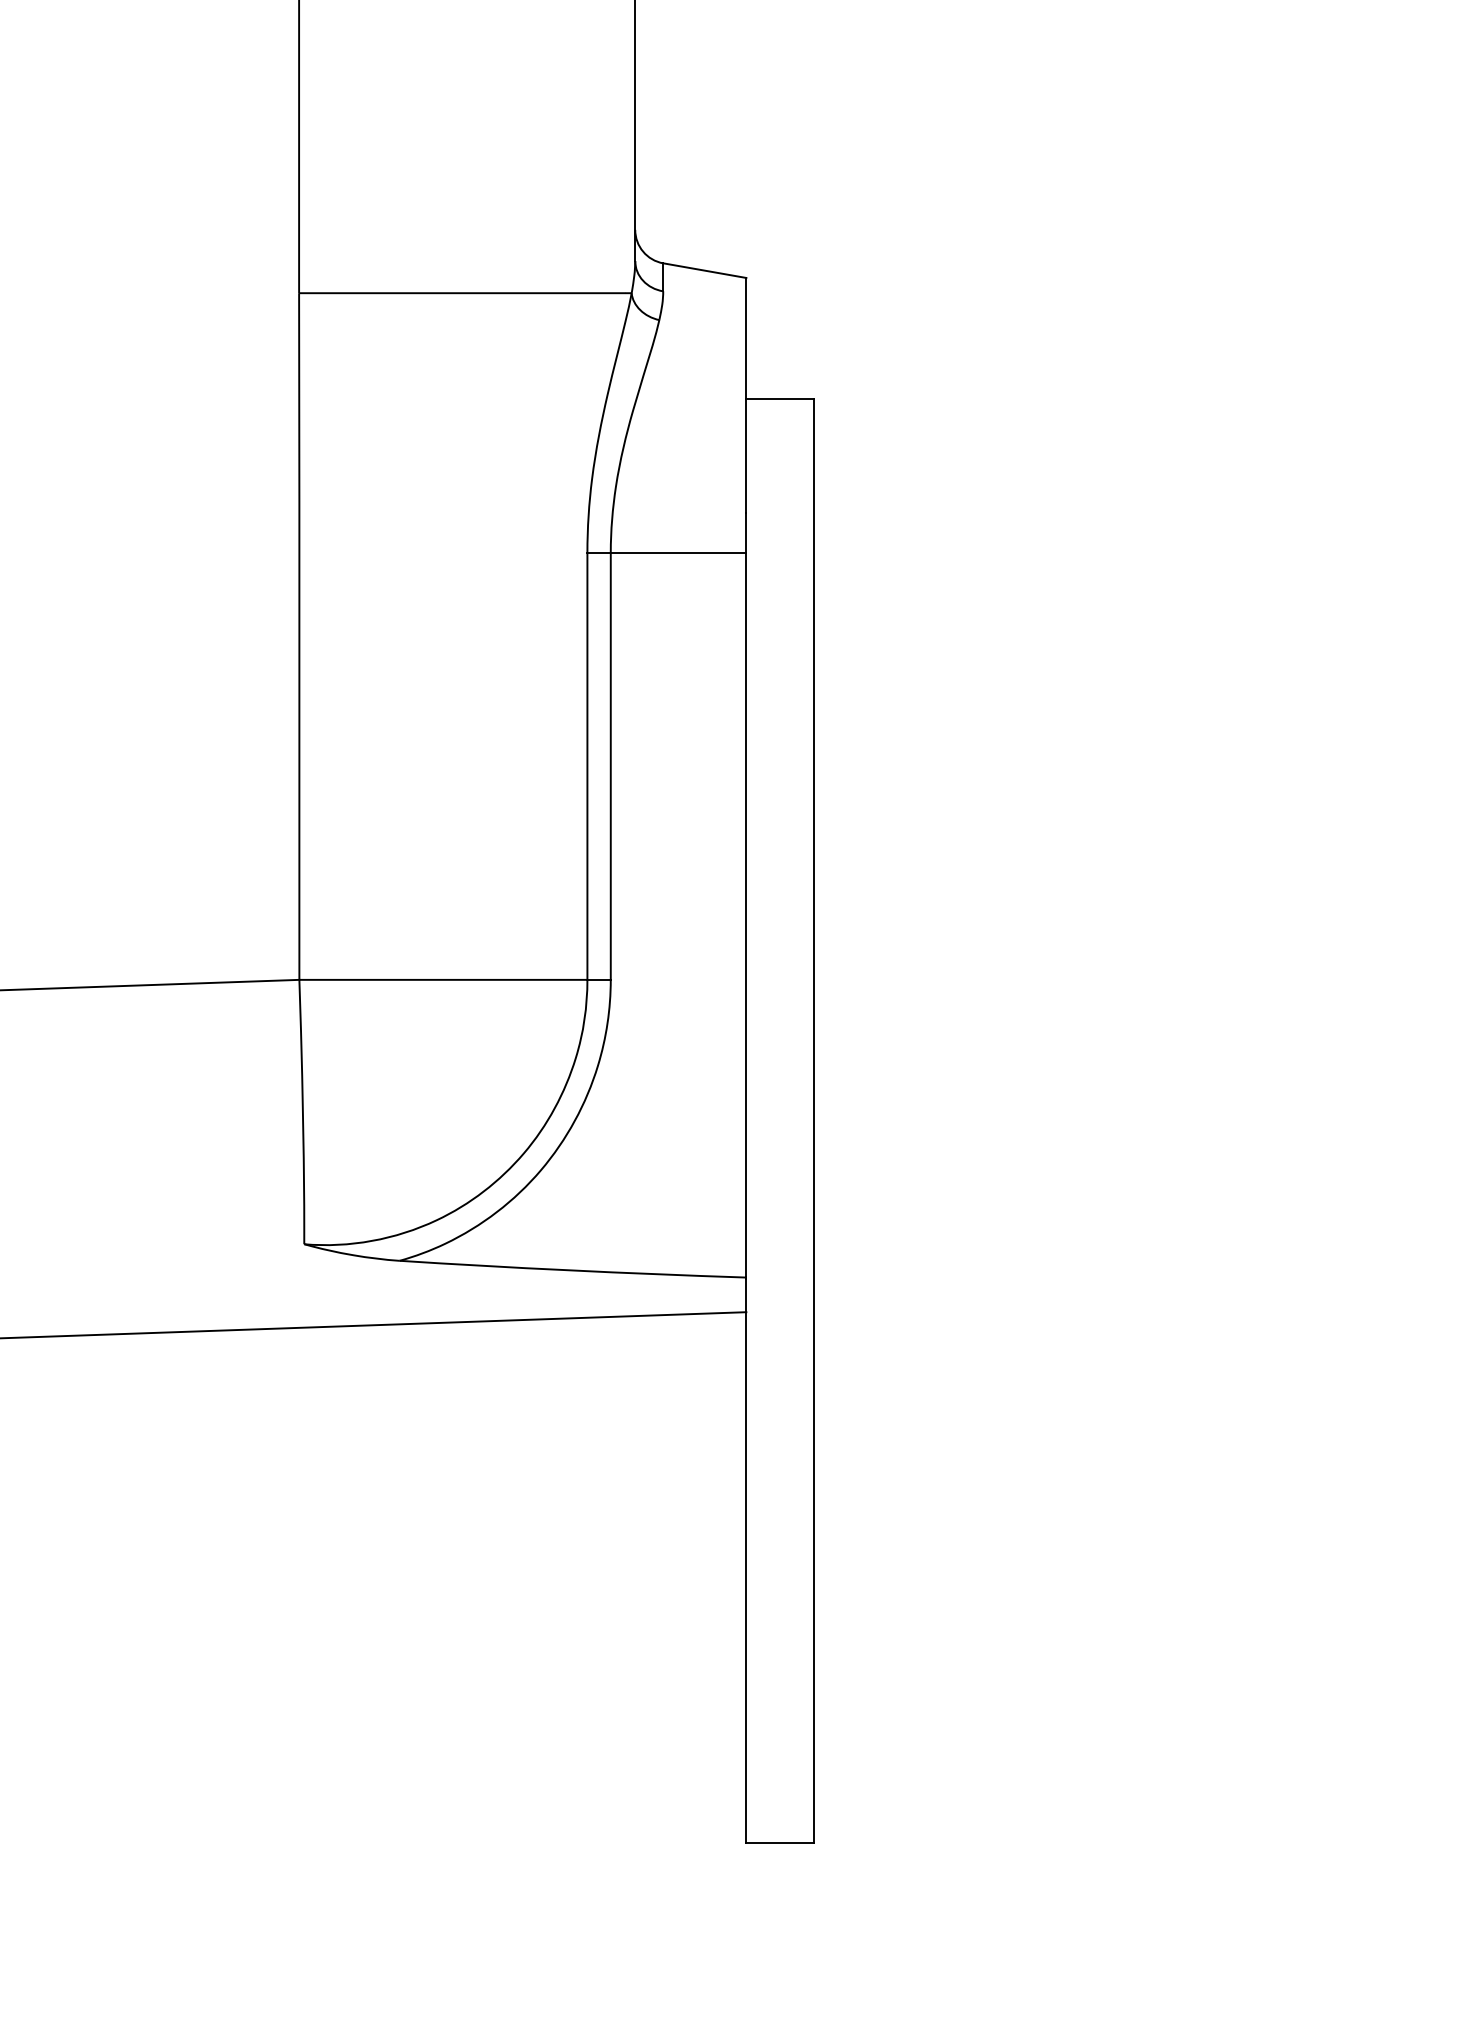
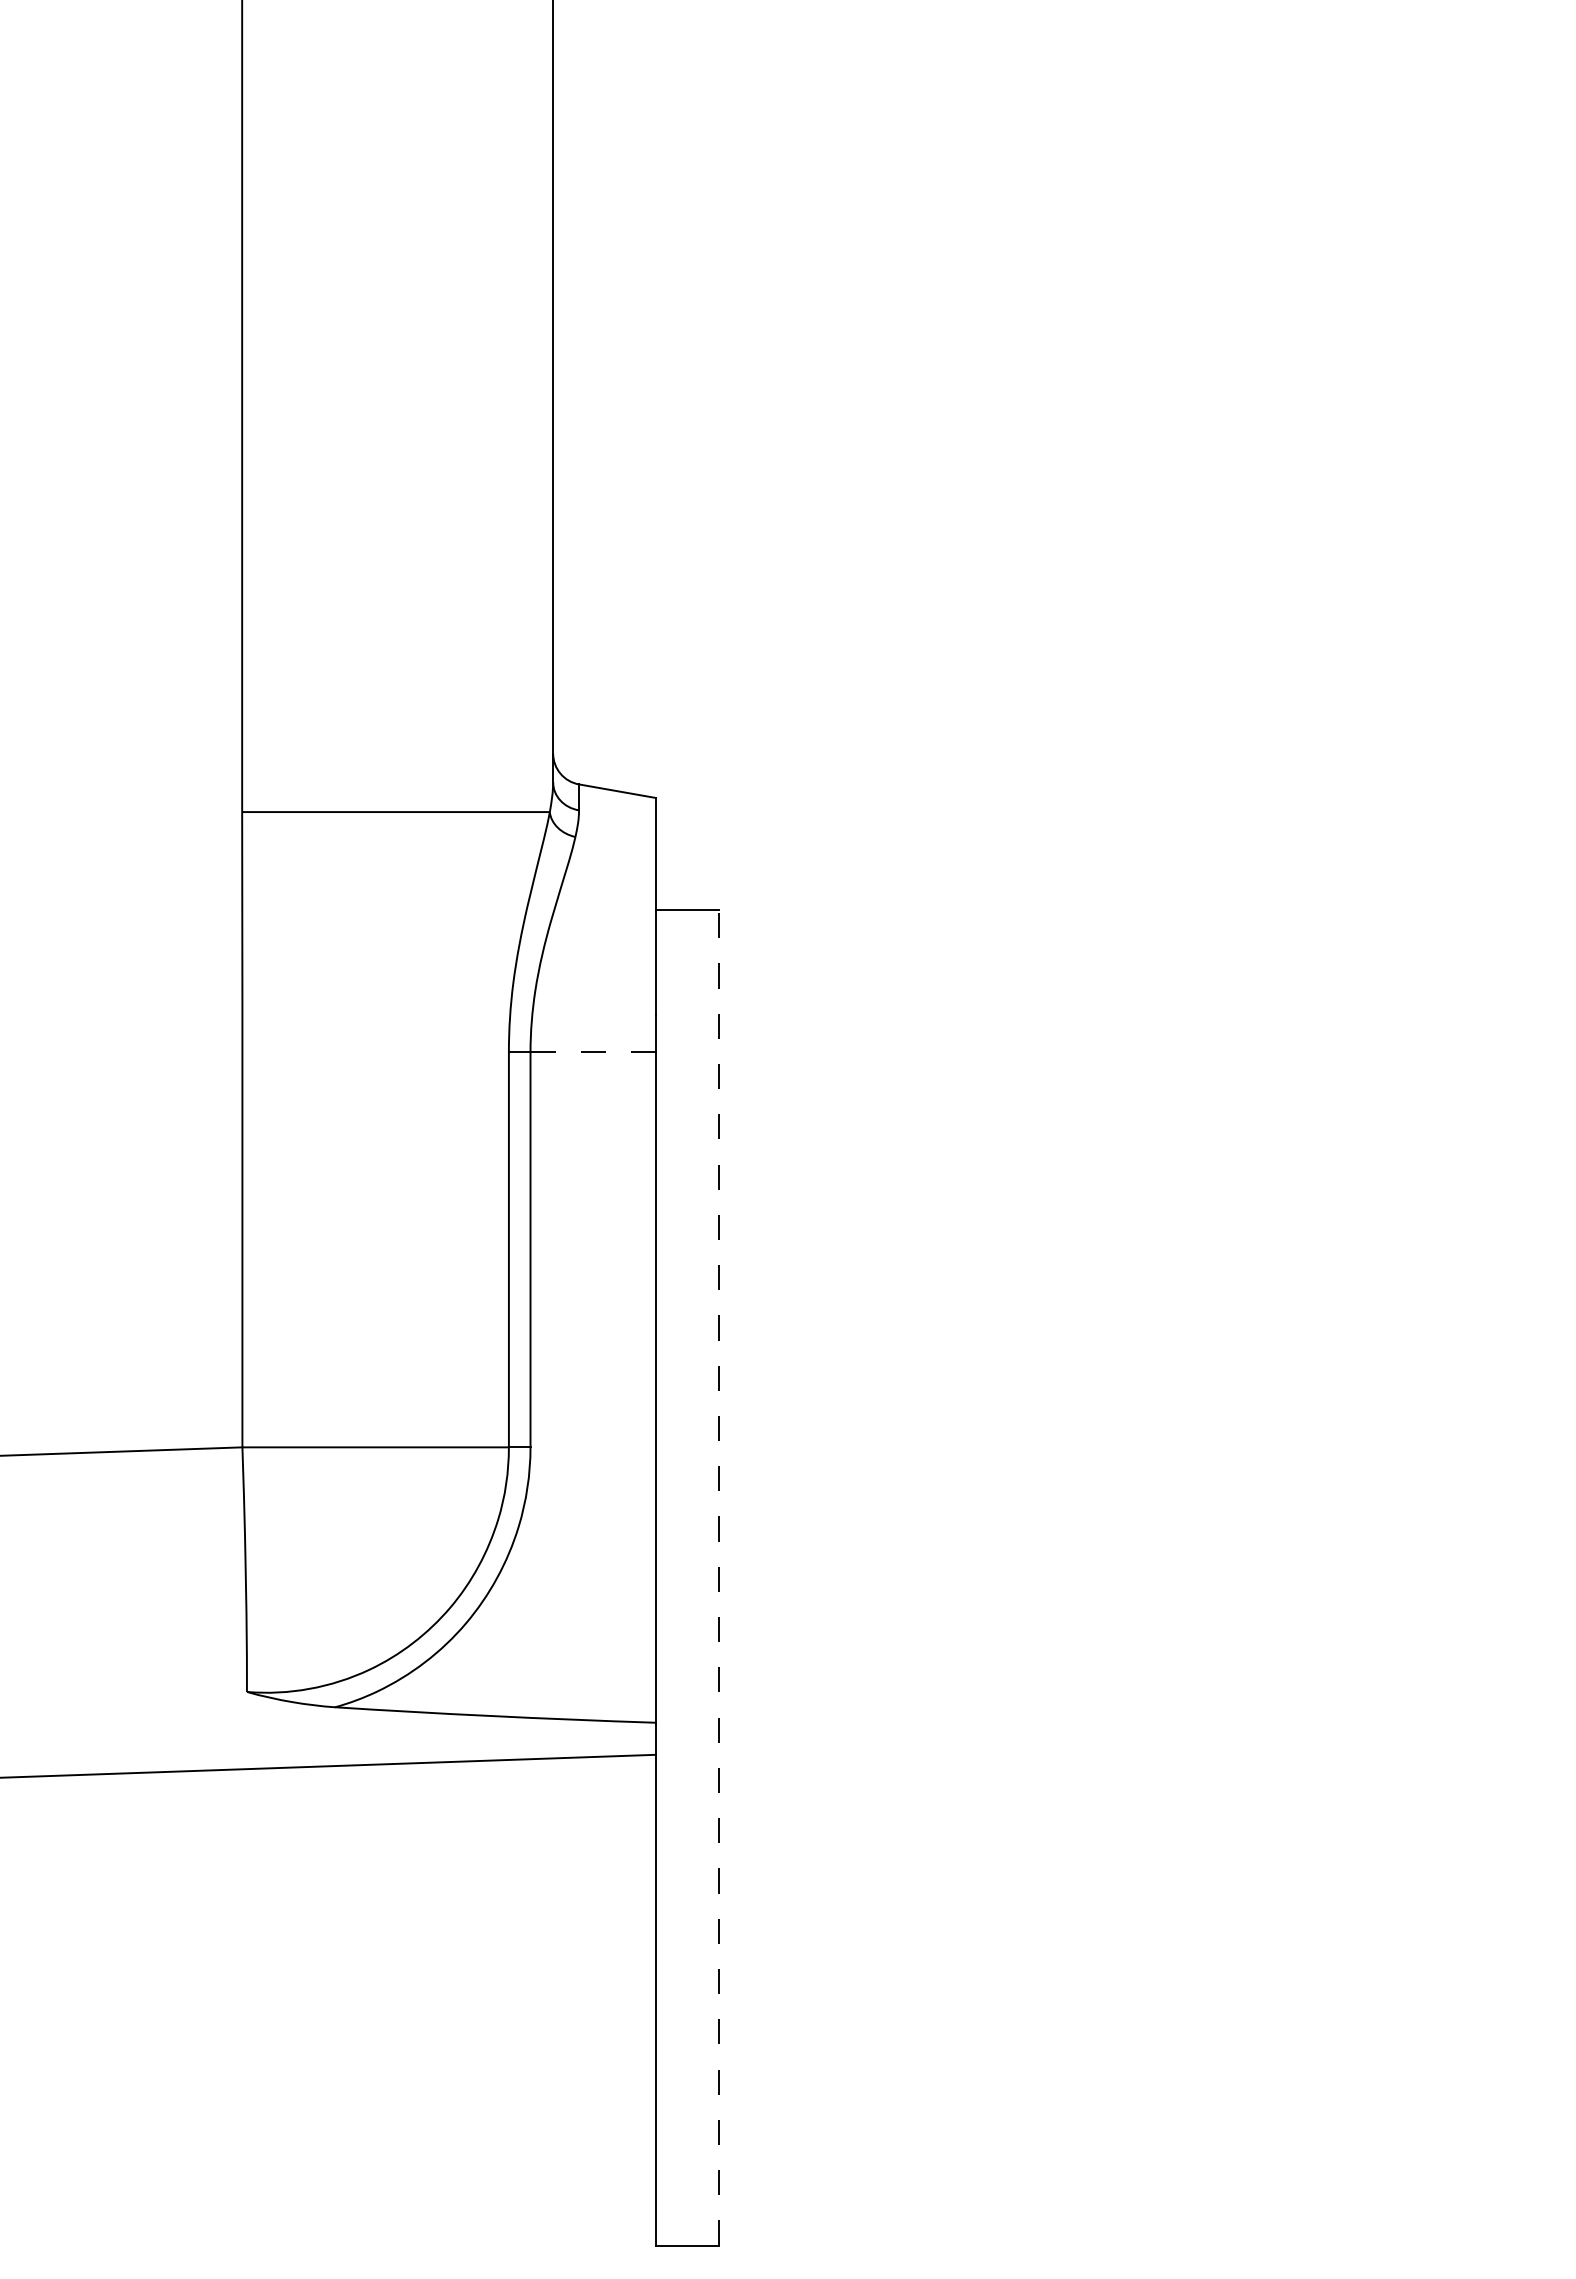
line: (678, 553) -> (593, 1052), solid -> dashed
line: (813, 1120) -> (718, 1577), solid -> dashed

